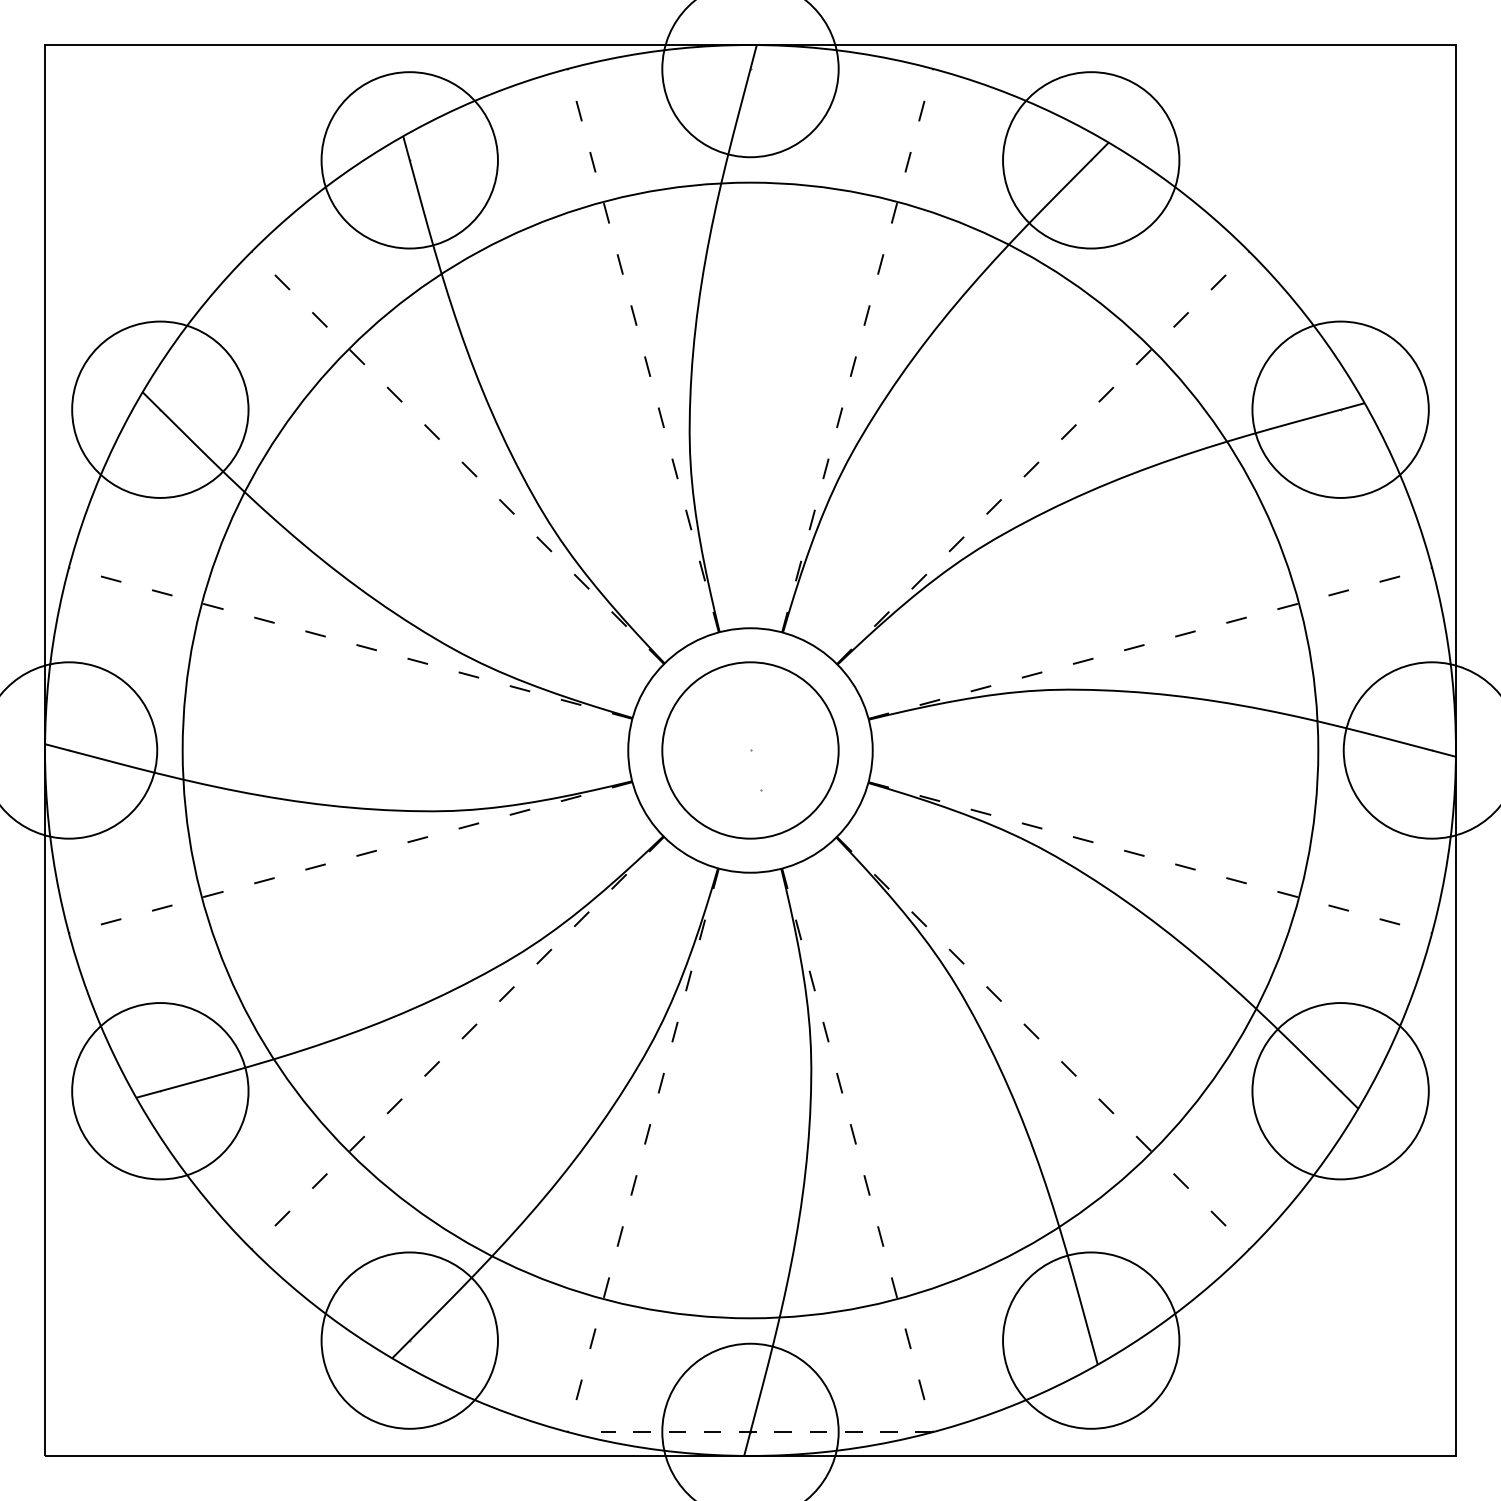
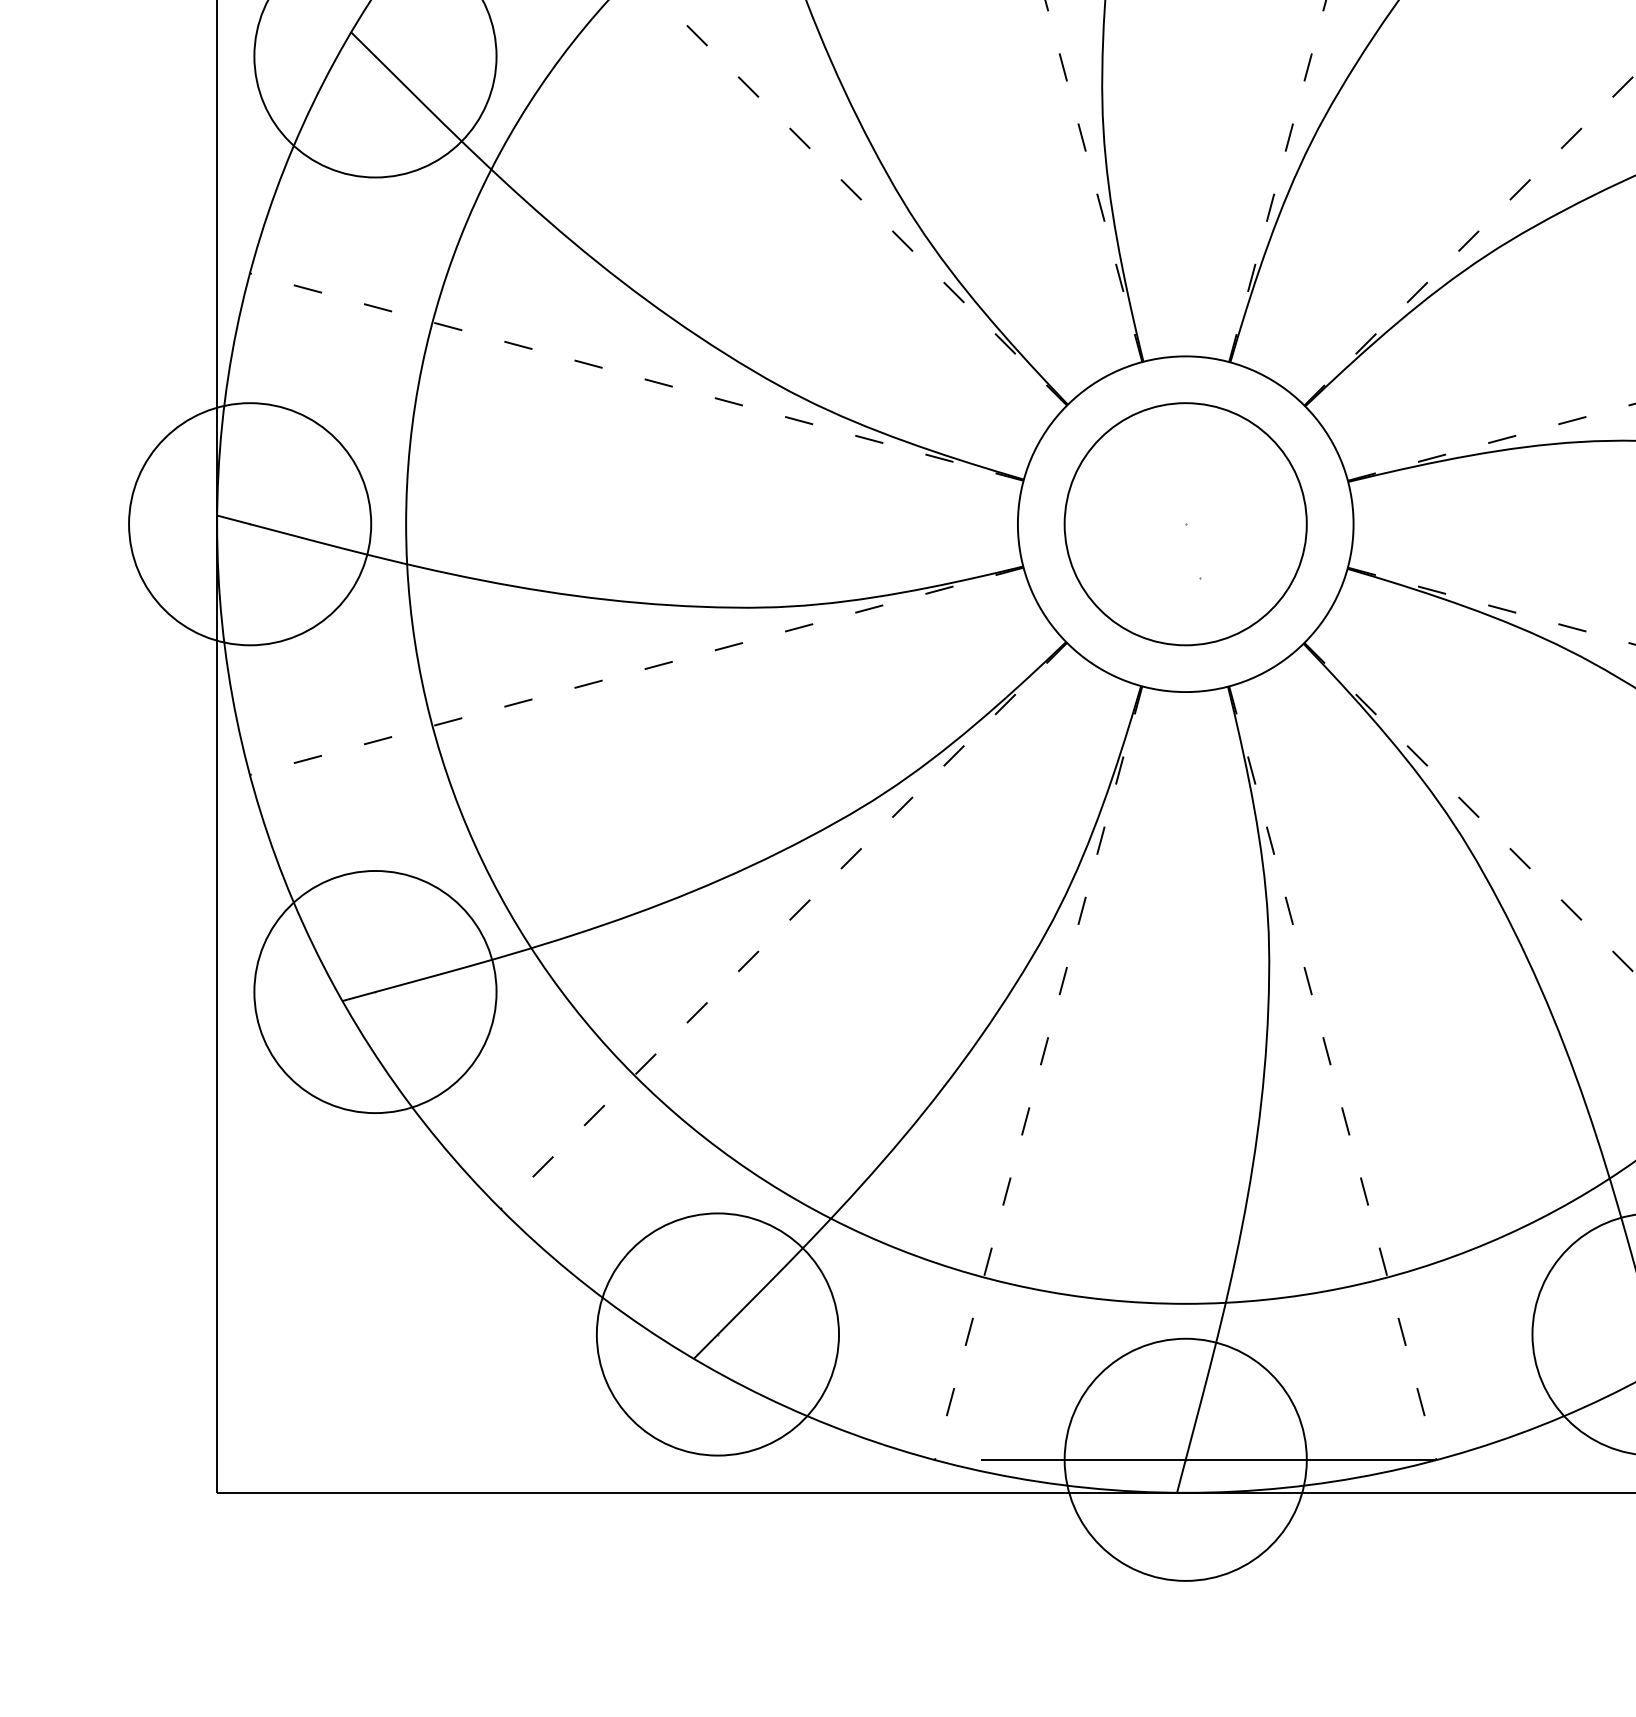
line: (767, 1431) -> (1209, 1459), dashed -> solid

